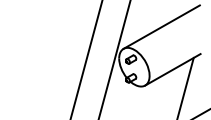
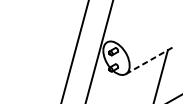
line: (161, 26) -> (139, 22), removed
line: (172, 69) -> (149, 60), solid -> dashed

